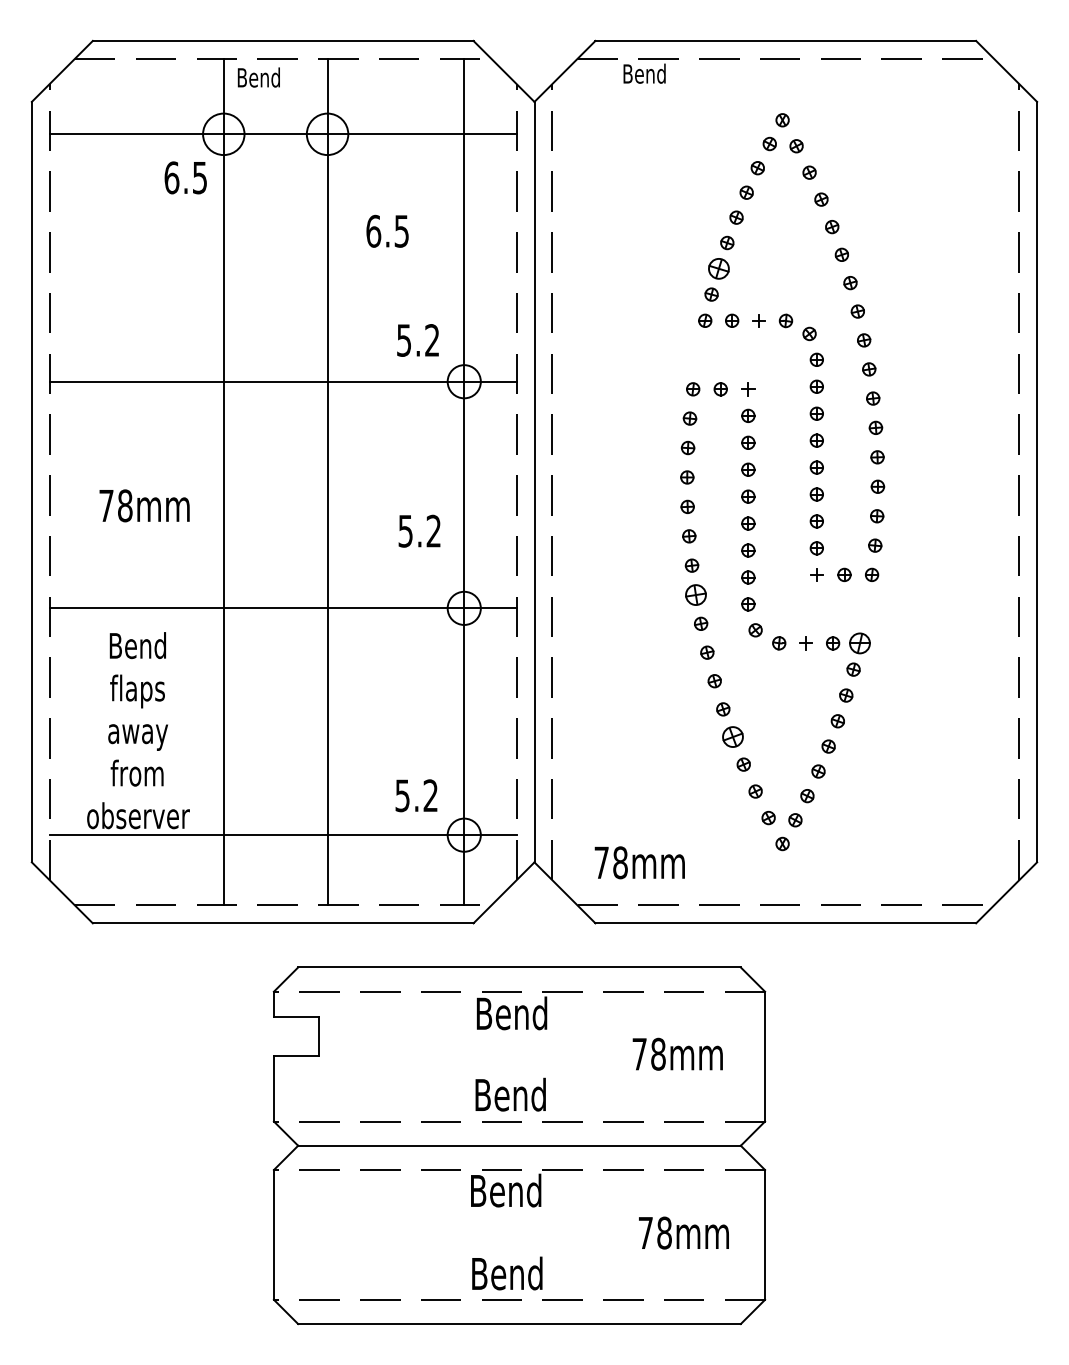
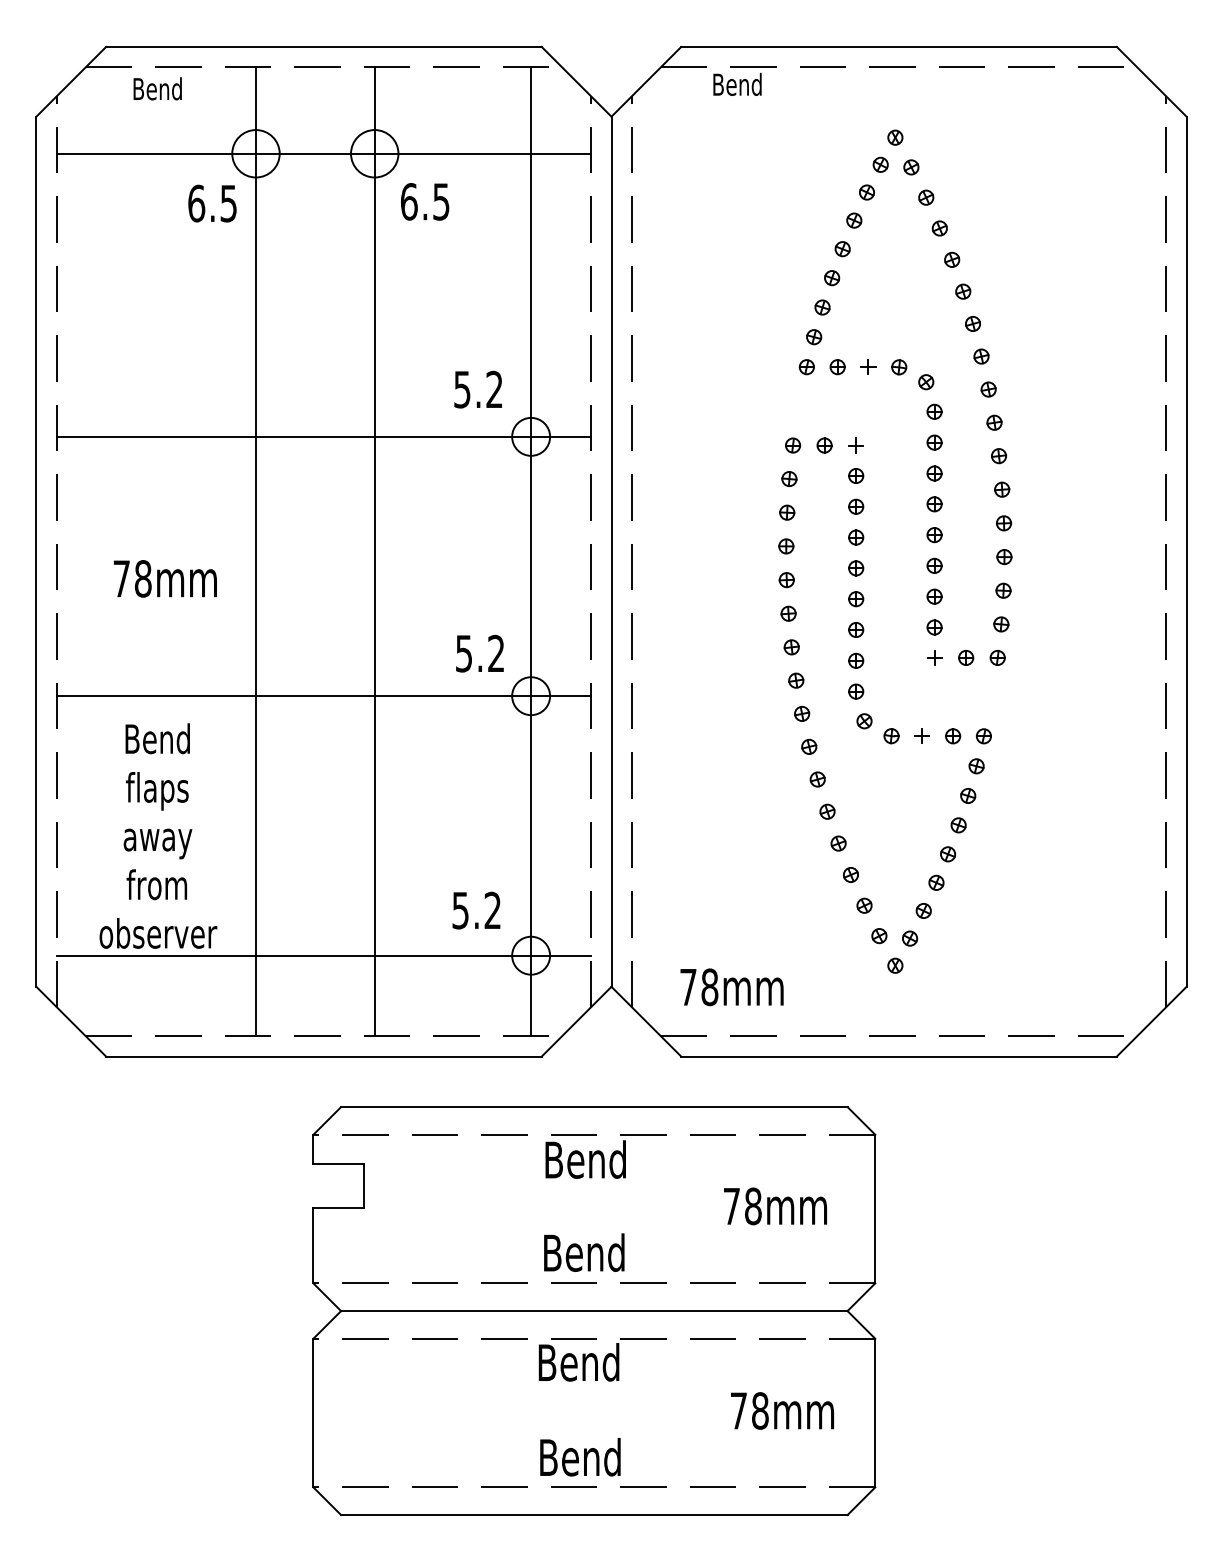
text: (258, 77) -> (157, 88), moved
text: (387, 230) -> (424, 200), moved
part: (718, 268) -> (822, 307), size x0.62
text: (419, 530) -> (479, 652), moved
part: (695, 594) -> (795, 680), size x0.62
part: (859, 643) -> (983, 736), size x0.62
part: (732, 737) -> (838, 843), size x0.62

